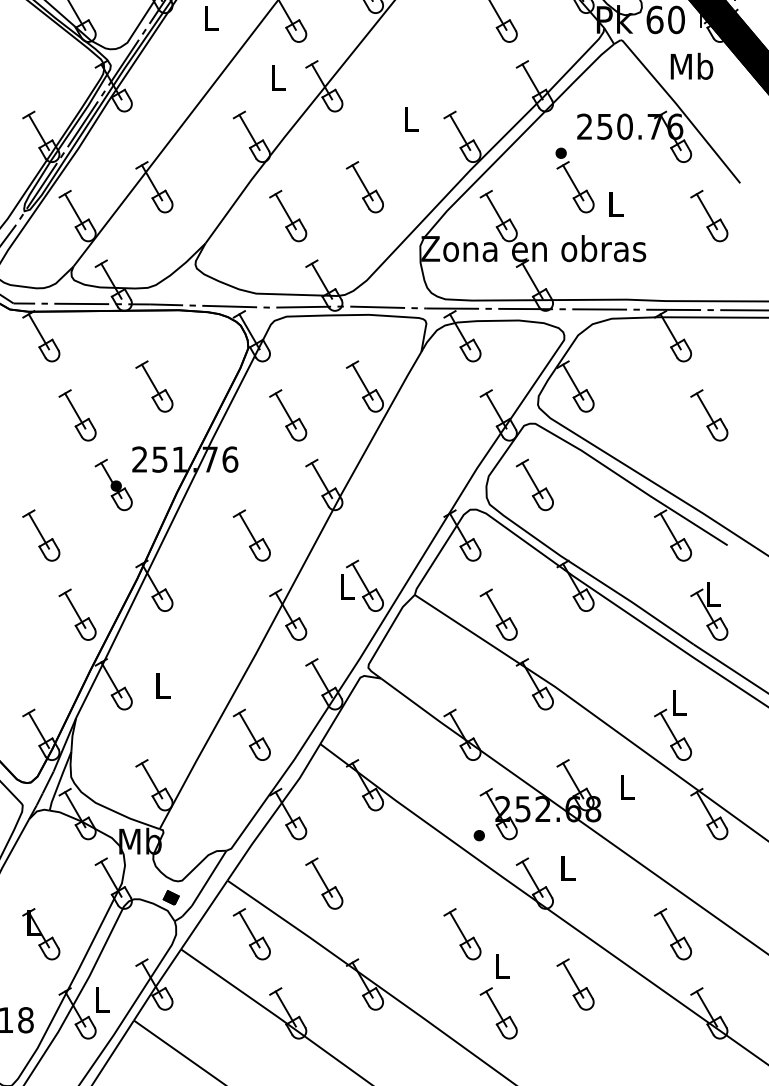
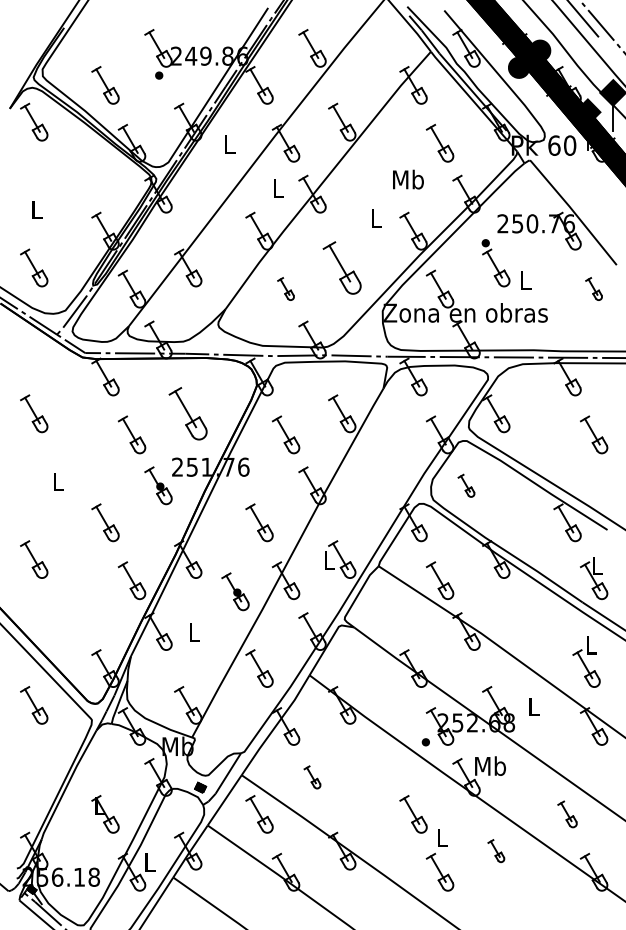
text: (692, 66) -> (408, 179), moved
part: (365, 186) -> (342, 267), size x1.4
part: (287, 215) -> (285, 288), size x0.6
part: (708, 215) -> (593, 288), size x0.6
part: (154, 386) -> (188, 413), size x1.4
part: (534, 484) -> (466, 485), size x0.6
part: (219, 629) -> (235, 591), added
part: (672, 725) -> (586, 661), moved
text: (567, 867) -> (490, 765), L -> Mb
part: (324, 883) -> (312, 777), size x0.6
part: (672, 934) -> (567, 814), size x0.7
part: (575, 983) -> (496, 850), size x0.6

